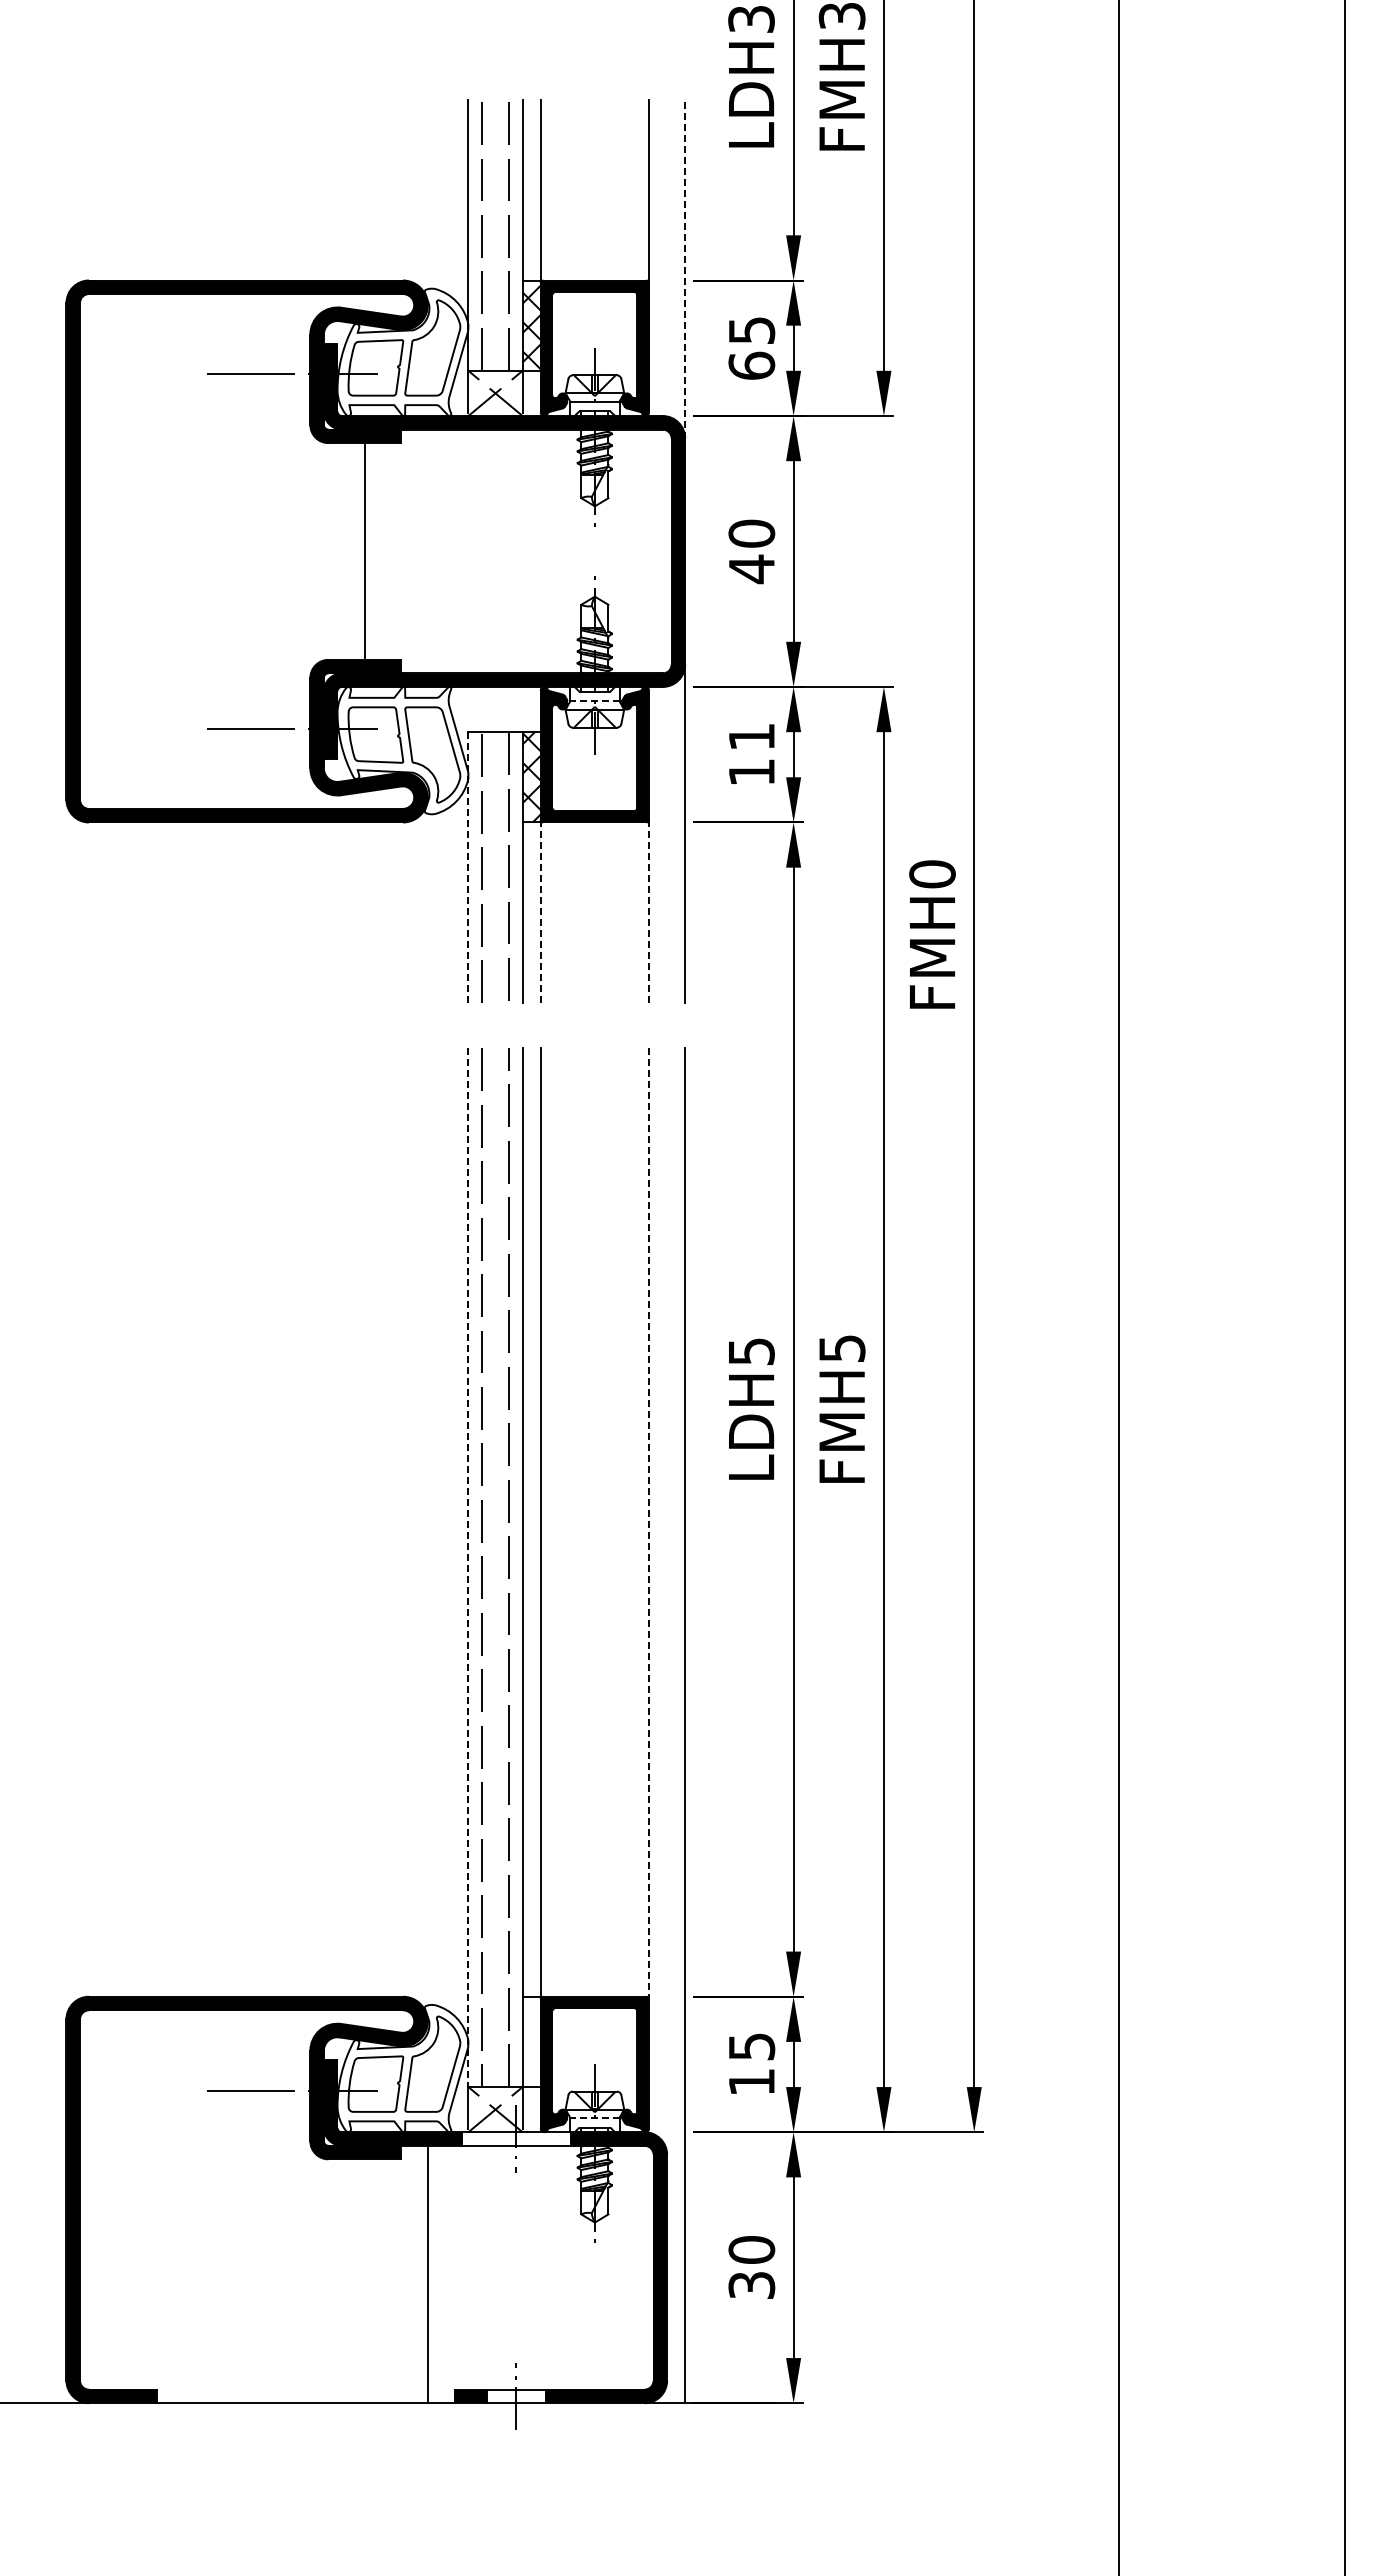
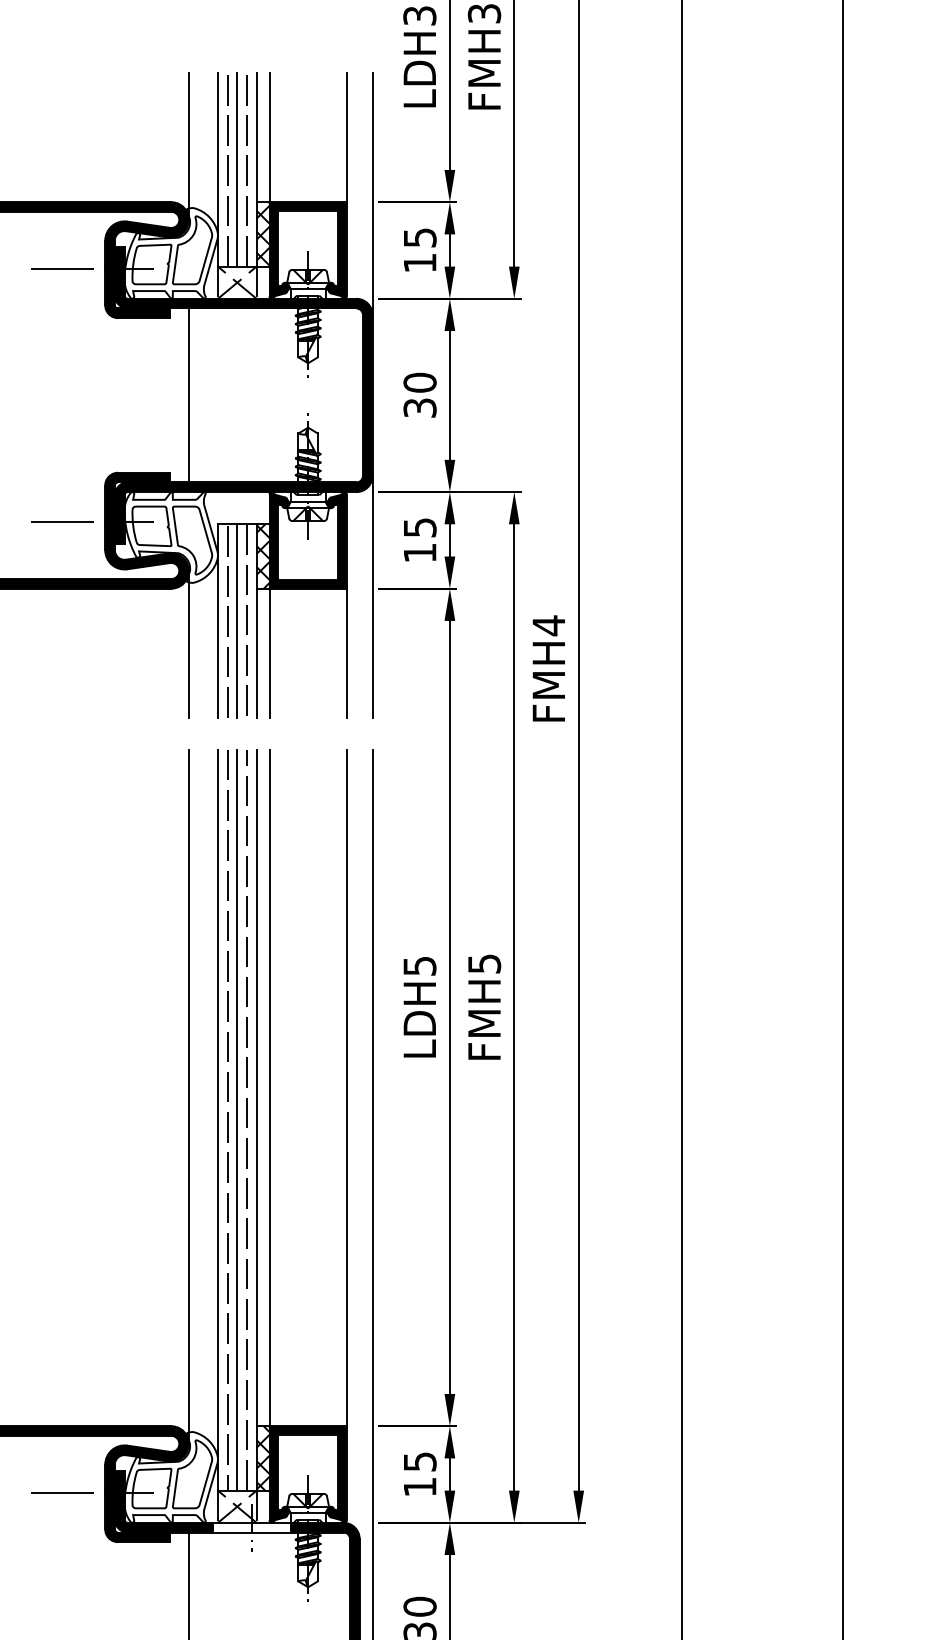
line: (427, 201) -> (188, 145), added
line: (495, 234) -> (237, 169), added
line: (685, 268) -> (372, 193), dashed -> solid
text: (751, 365) -> (419, 262), 65 -> 15
line: (364, 551) -> (188, 395), moved
text: (751, 569) -> (419, 408), 40 -> 30
line: (594, 701) -> (307, 502), dashed -> solid
text: (752, 737) -> (420, 528), 11 -> 15
line: (468, 867) -> (218, 620), dashed -> solid
line: (495, 867) -> (237, 620), added
text: (932, 874) -> (548, 625), FMH0 -> FMH4
line: (427, 901) -> (188, 645), added
line: (649, 911) -> (347, 652), dashed -> solid
line: (540, 912) -> (269, 652), dashed -> solid
line: (649, 1523) -> (347, 1088), dashed -> solid
line: (427, 1533) -> (188, 1095), added
line: (495, 1567) -> (237, 1120), added
line: (468, 1568) -> (218, 1120), dashed -> solid
hatch: (531, 2041) -> (262, 1458), added
line: (594, 2117) -> (307, 1512), dashed -> solid

